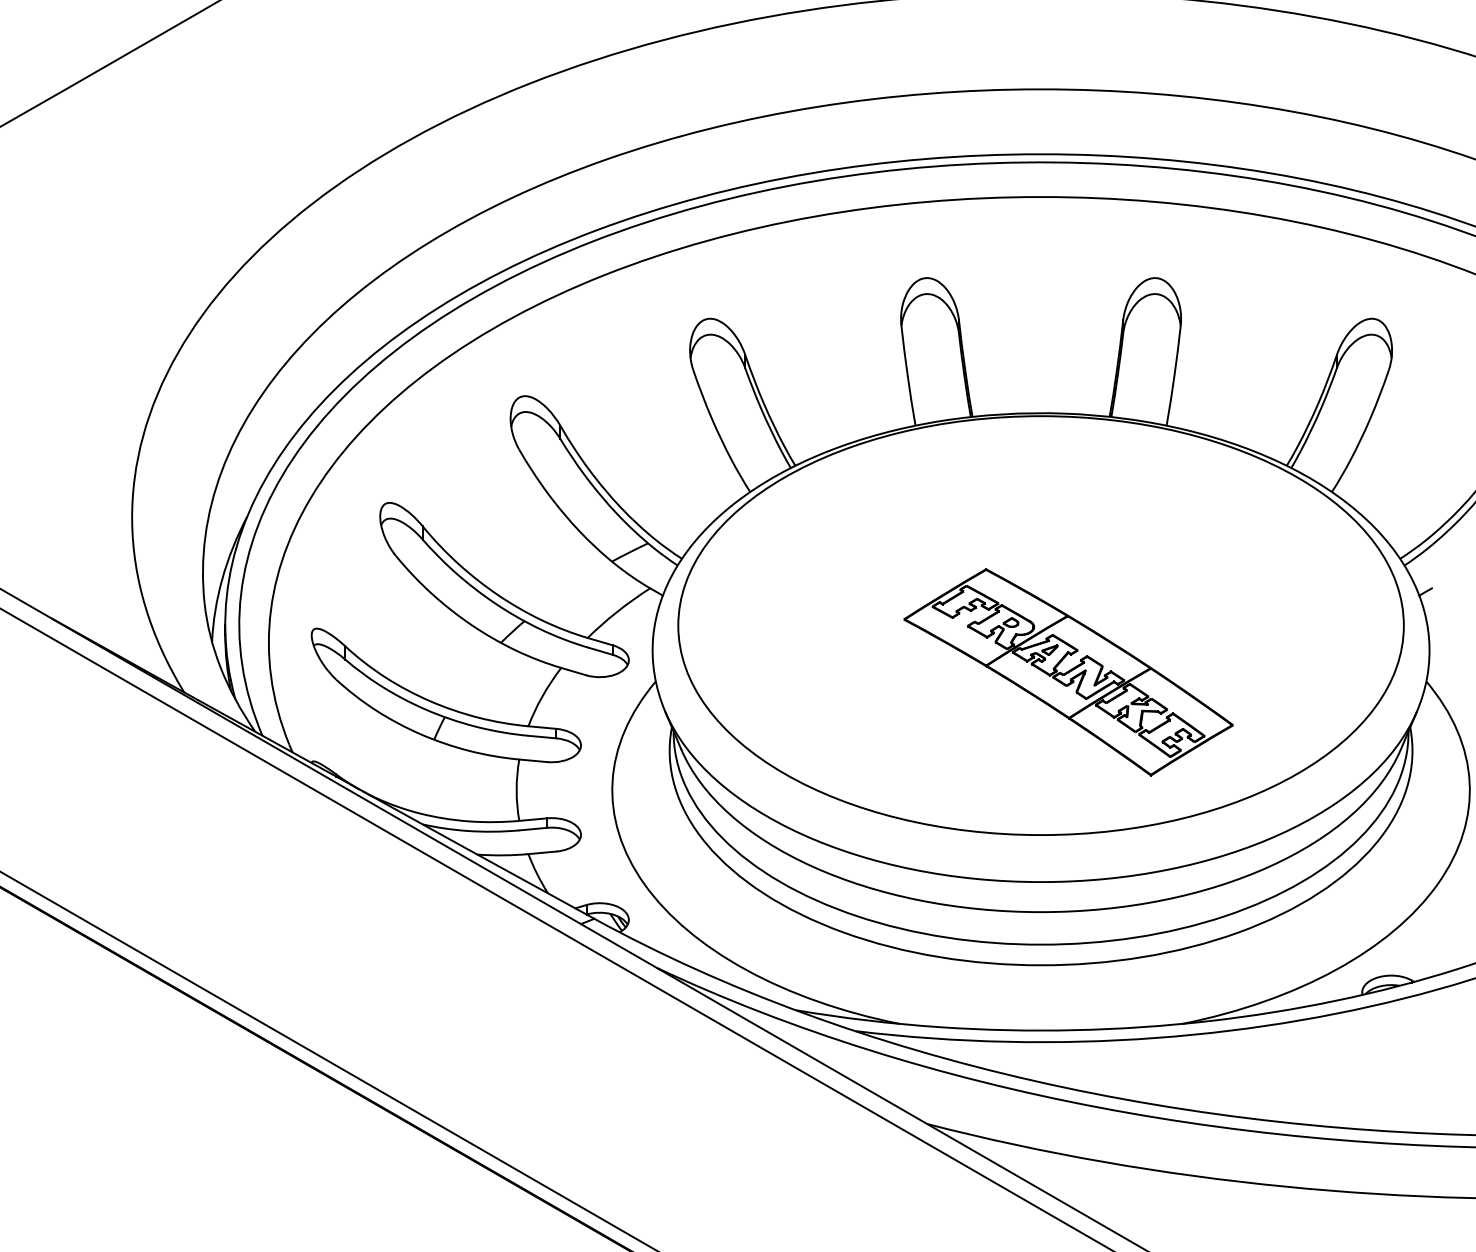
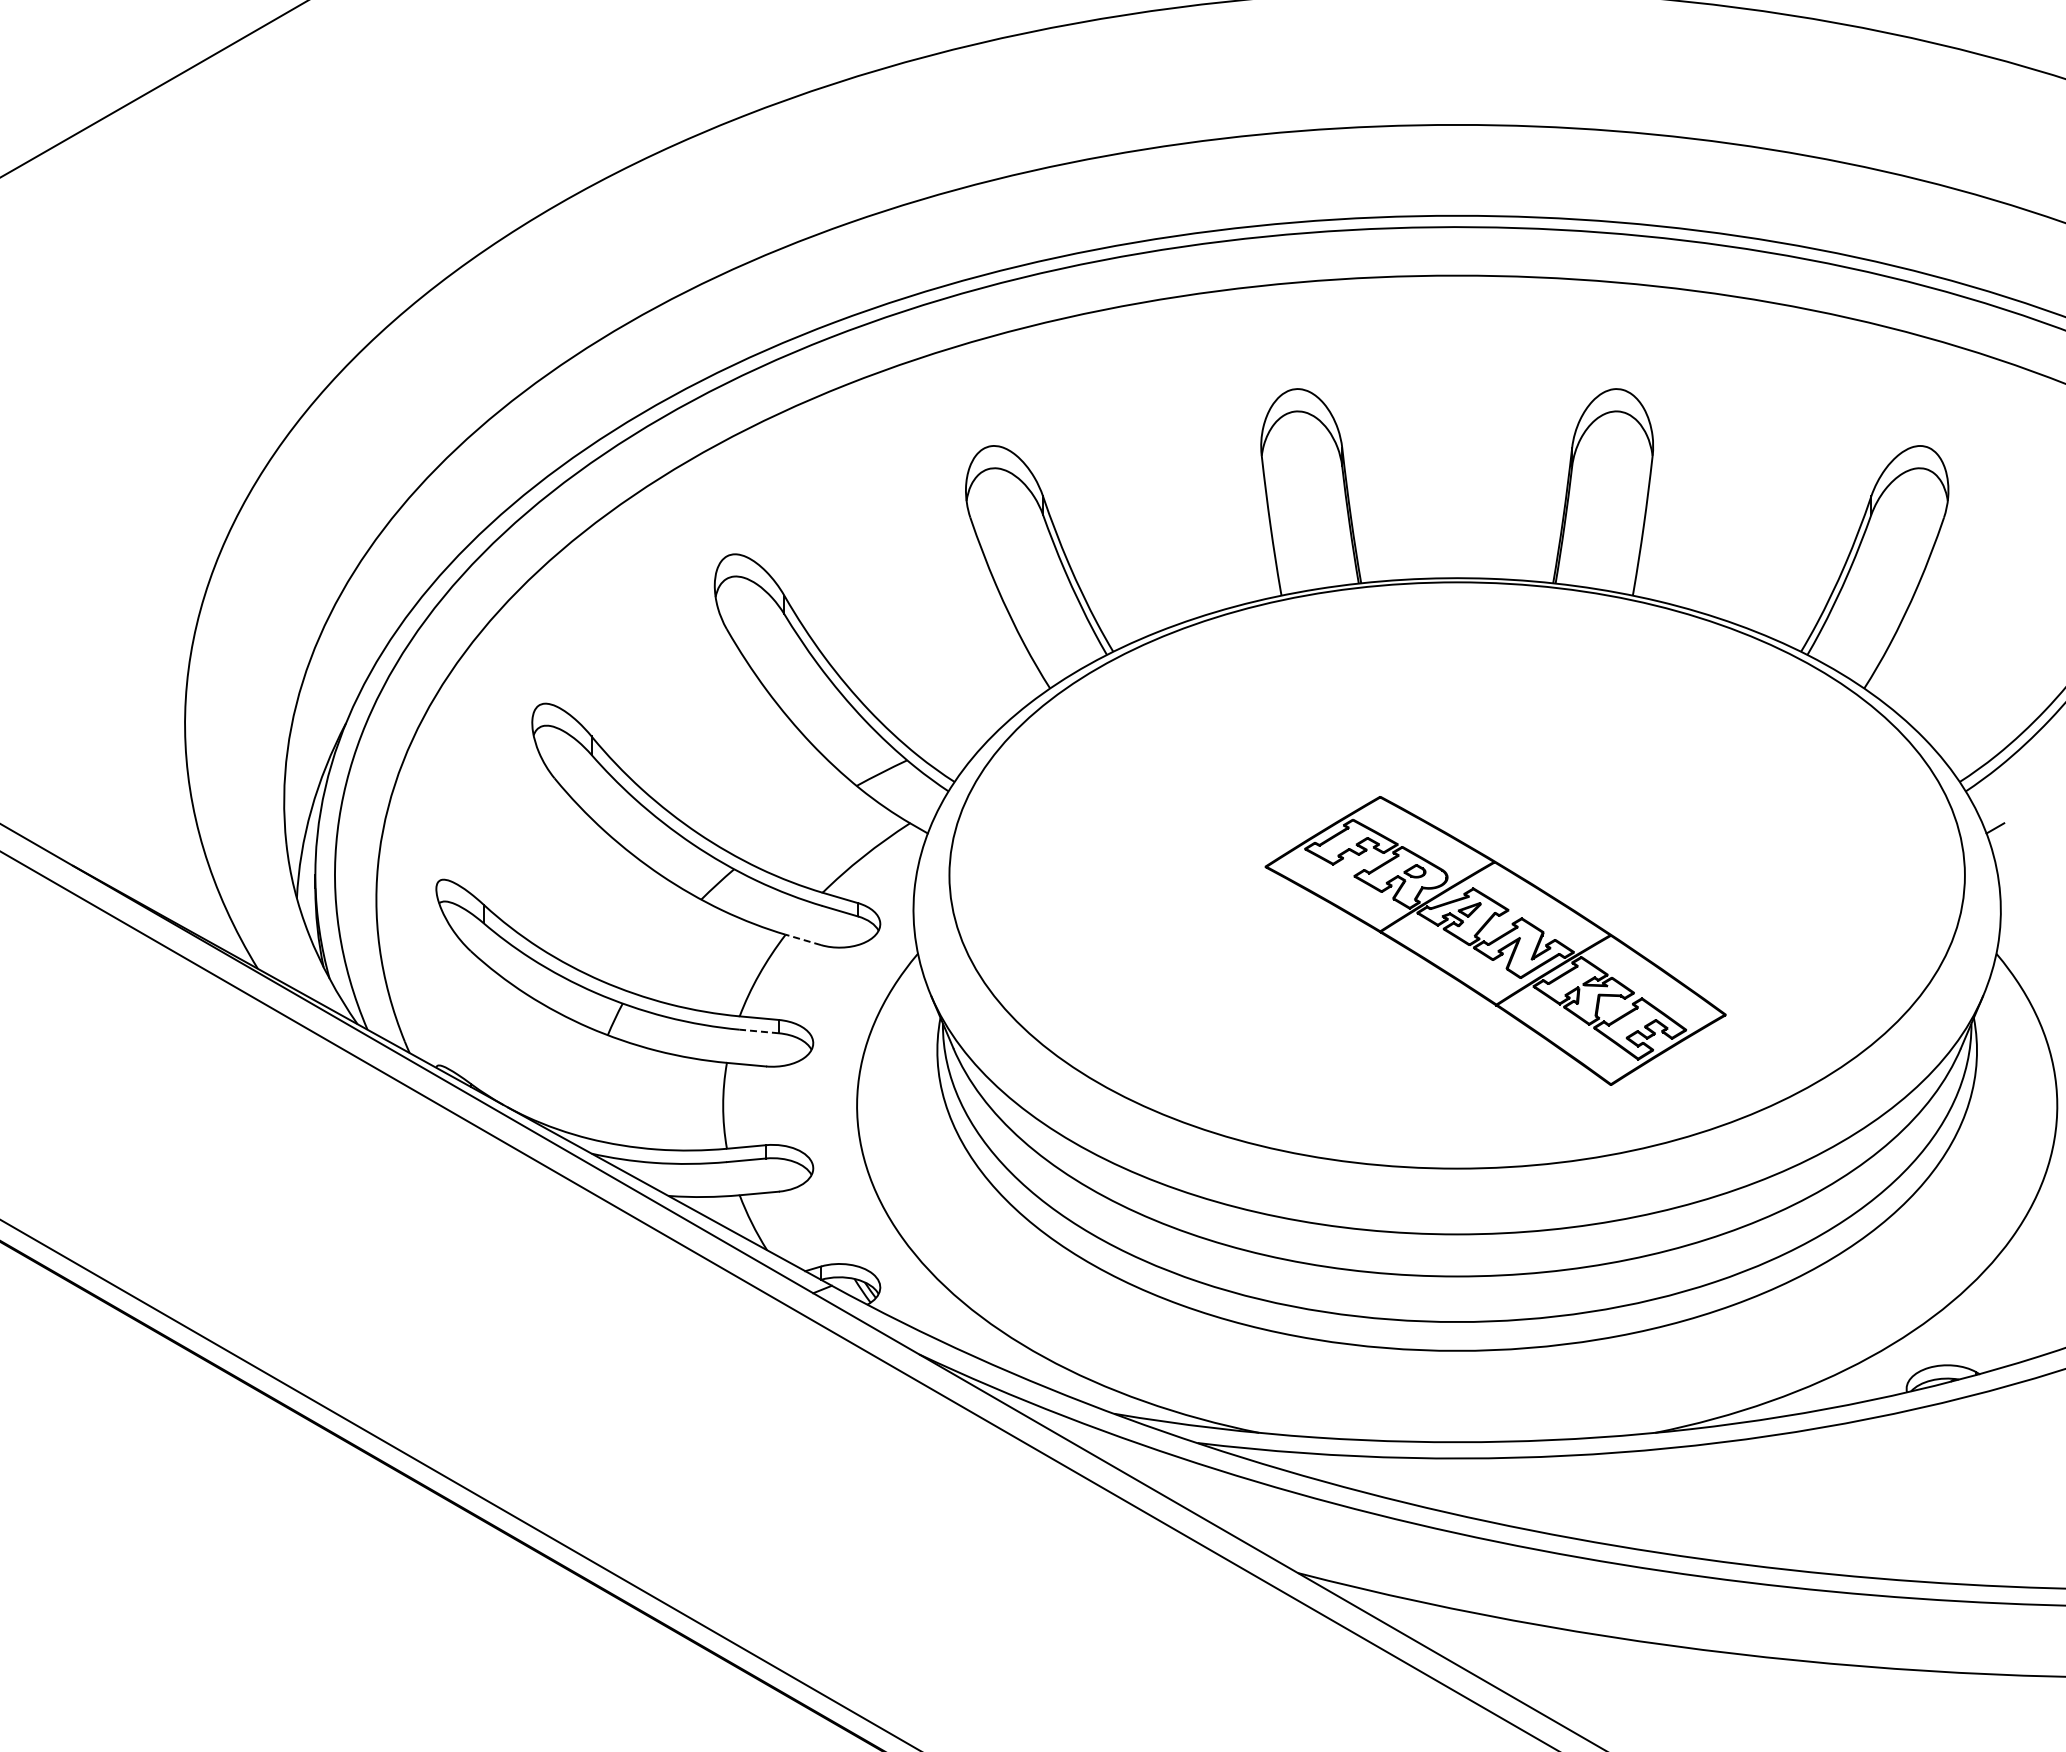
line: (573, 671) -> (802, 939), solid -> dashed
line: (542, 737) -> (759, 1031), solid -> dashed

